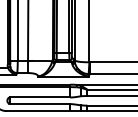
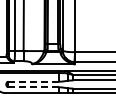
line: (39, 97) -> (33, 81), solid -> dashed
line: (39, 104) -> (33, 87), solid -> dashed

